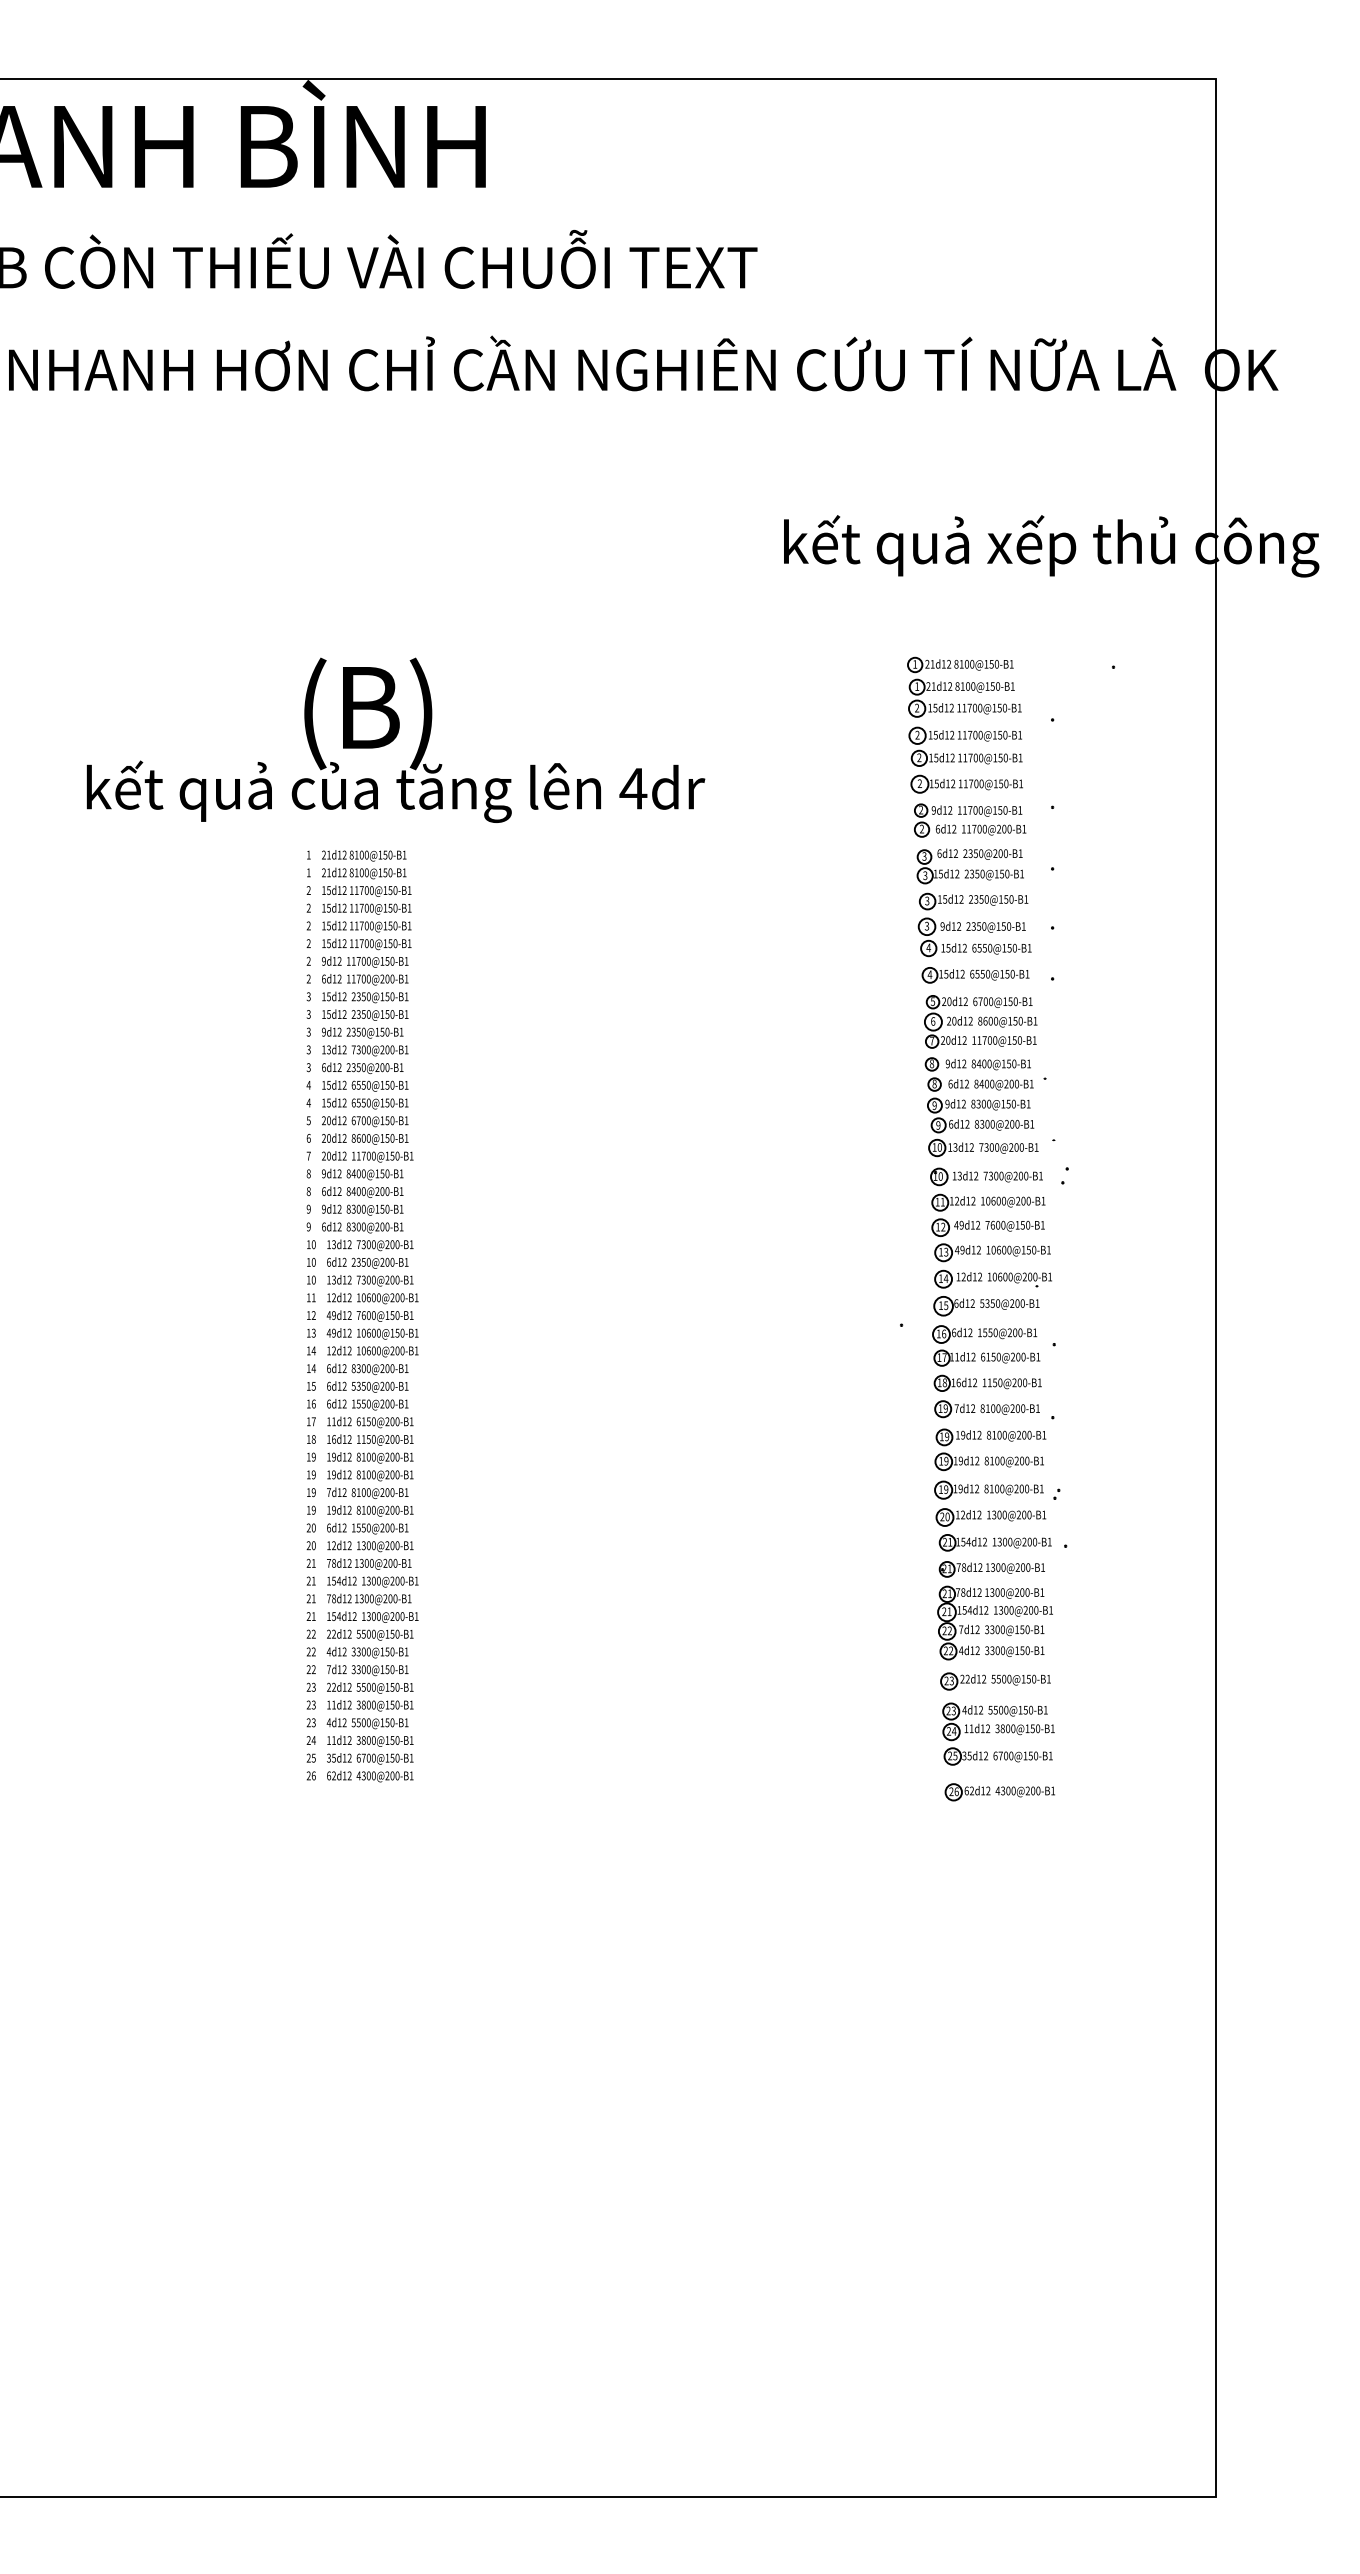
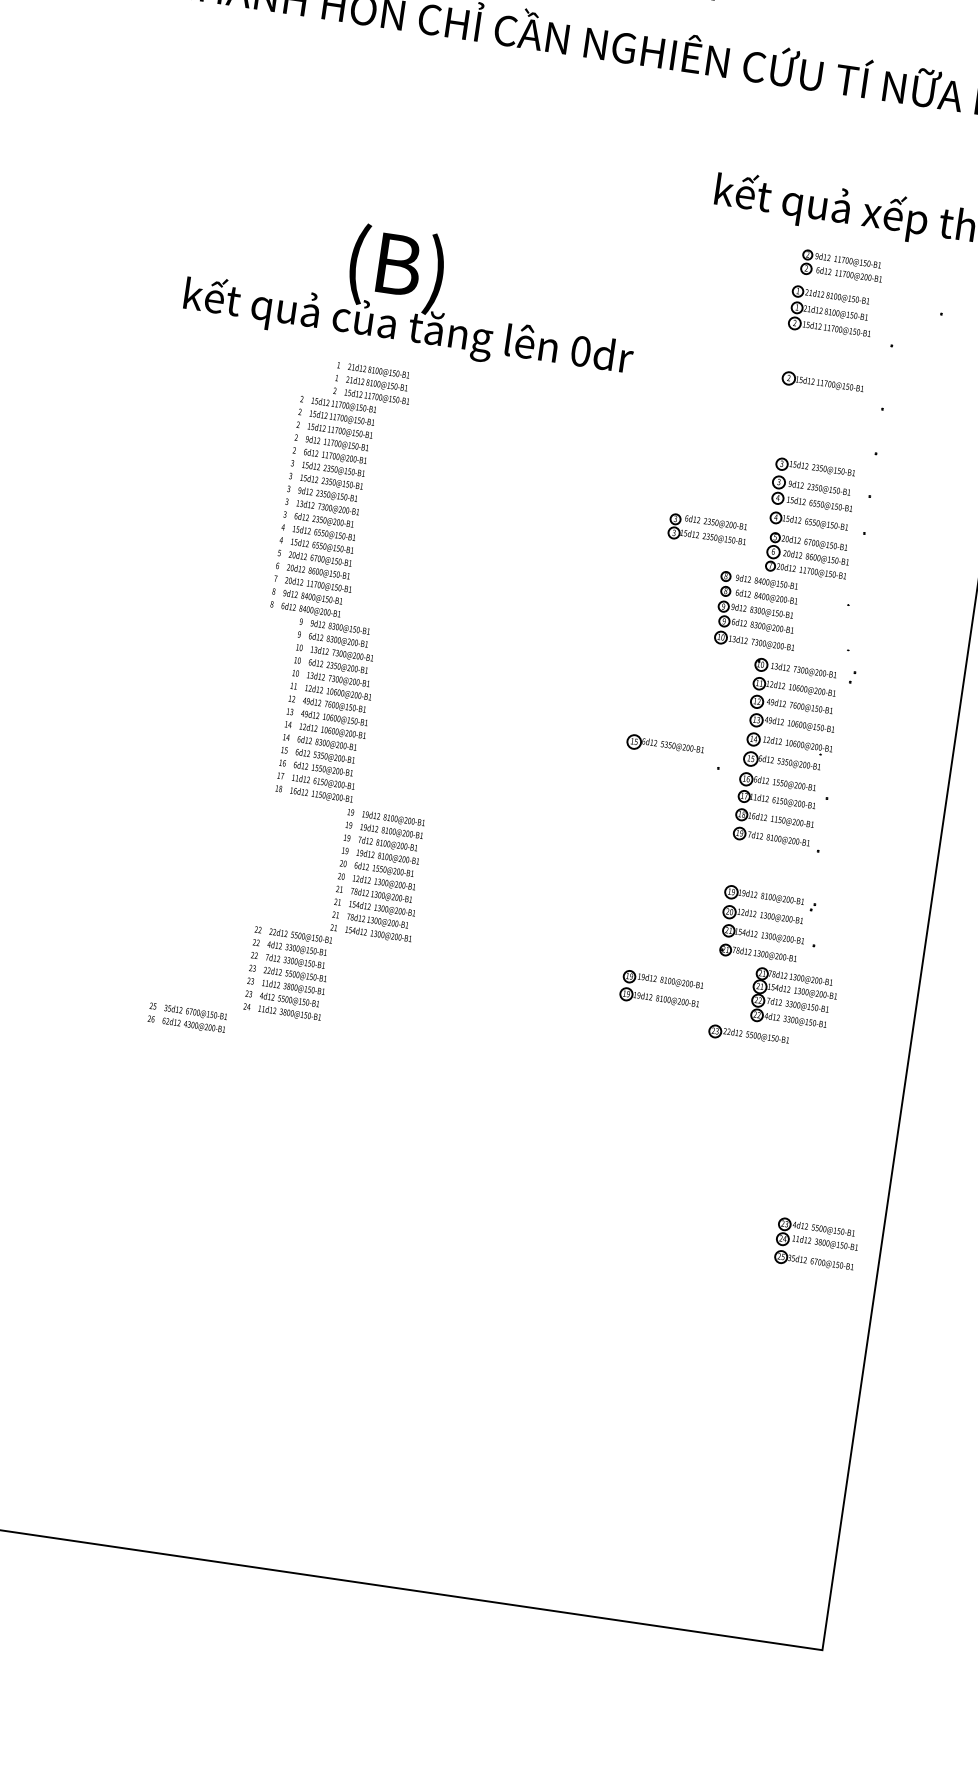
part: (965, 739) -> (826, 350), removed
text: (633, 788) -> (580, 351), 4dr -> 0dr
part: (970, 820) -> (842, 267), moved
part: (969, 866) -> (707, 530), moved
text: (359, 1050) -> (323, 507), moved
part: (981, 1107) -> (757, 612), moved
part: (825, 1306) -> (665, 746), added
part: (992, 1456) -> (662, 995), moved
text: (362, 1537) -> (379, 875), moved
part: (994, 1622) -> (793, 999), moved
part: (998, 1733) -> (816, 1245), moved
text: (359, 1767) -> (187, 1018), moved
part: (999, 1792) -> (739, 1117), removed

